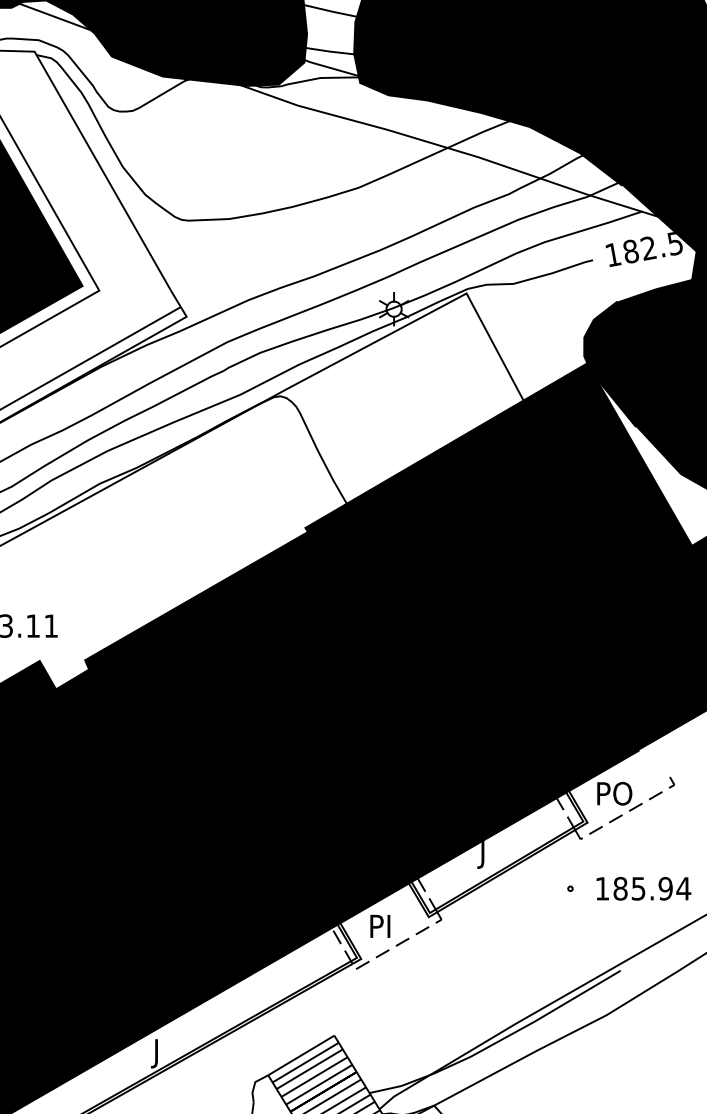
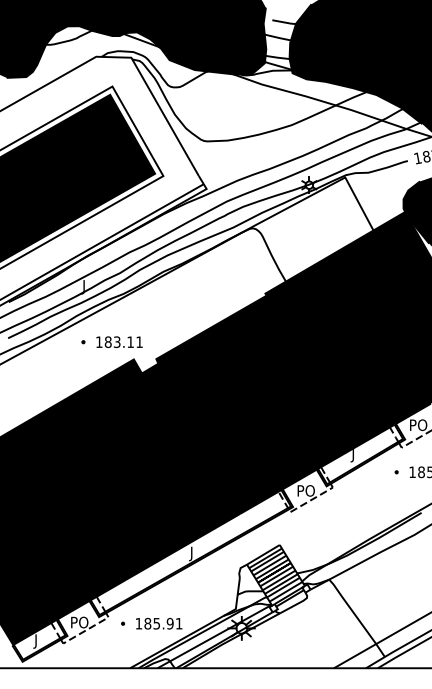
text: (394, 925) -> (309, 490), PI -> PO

